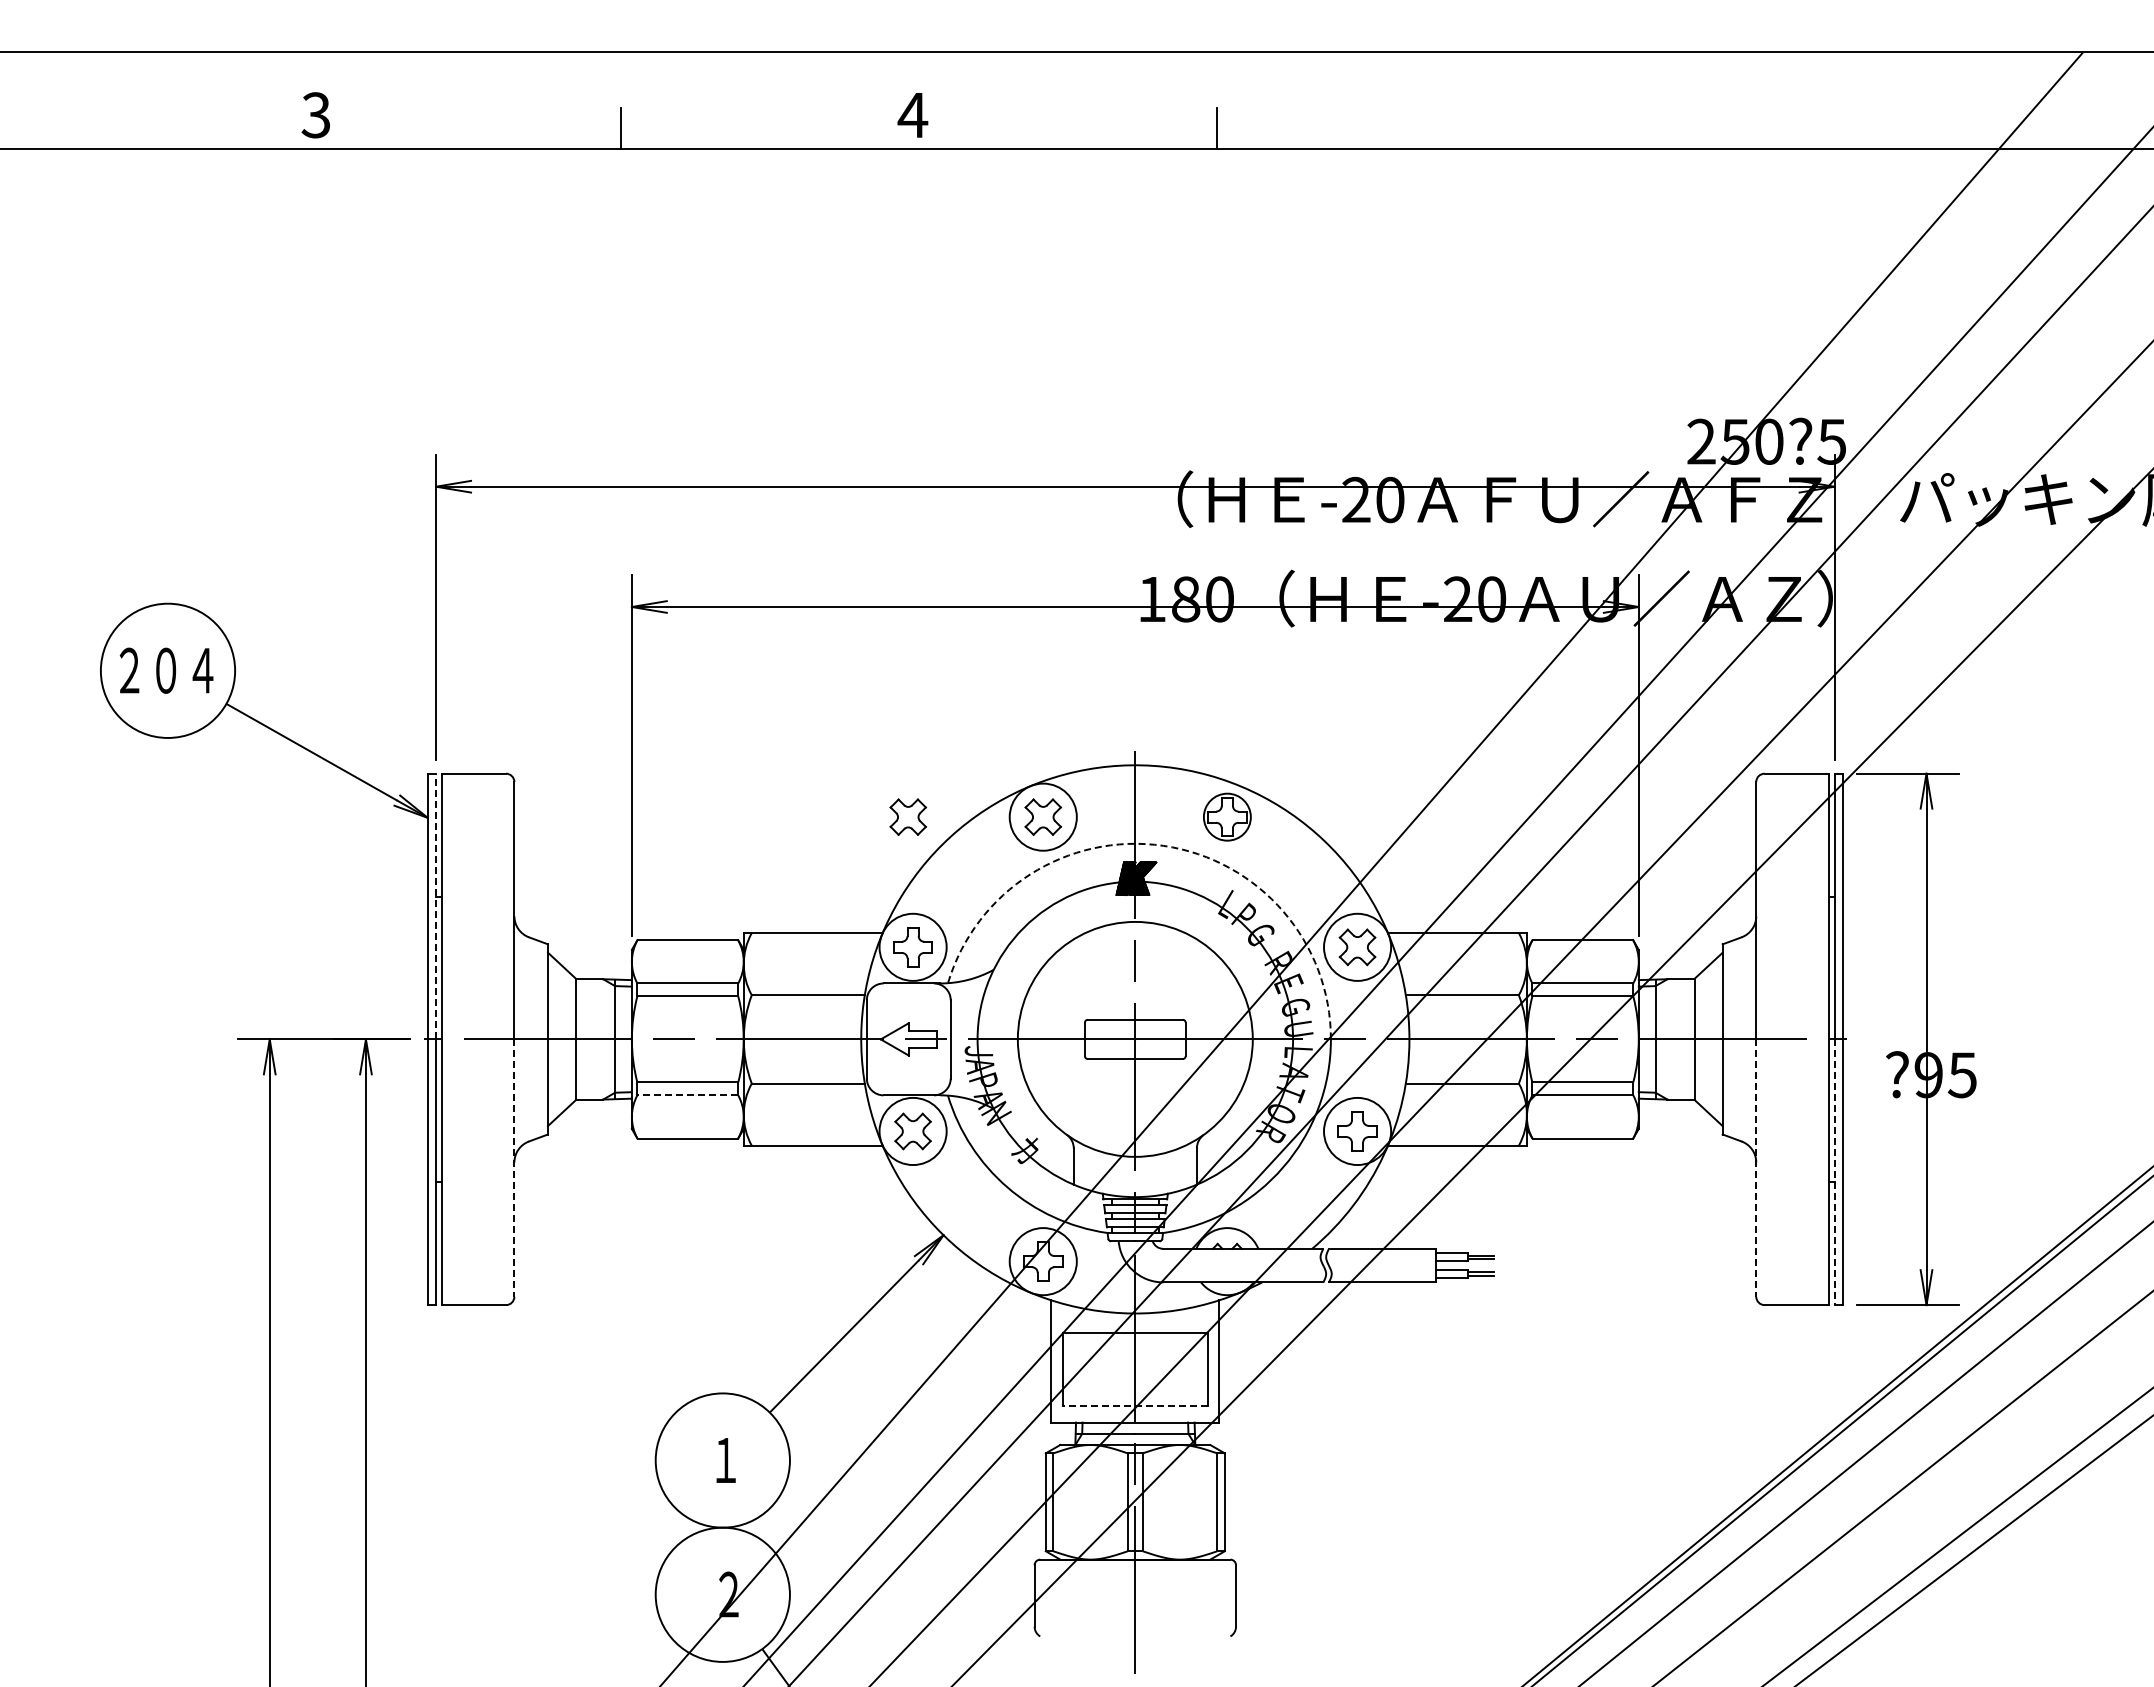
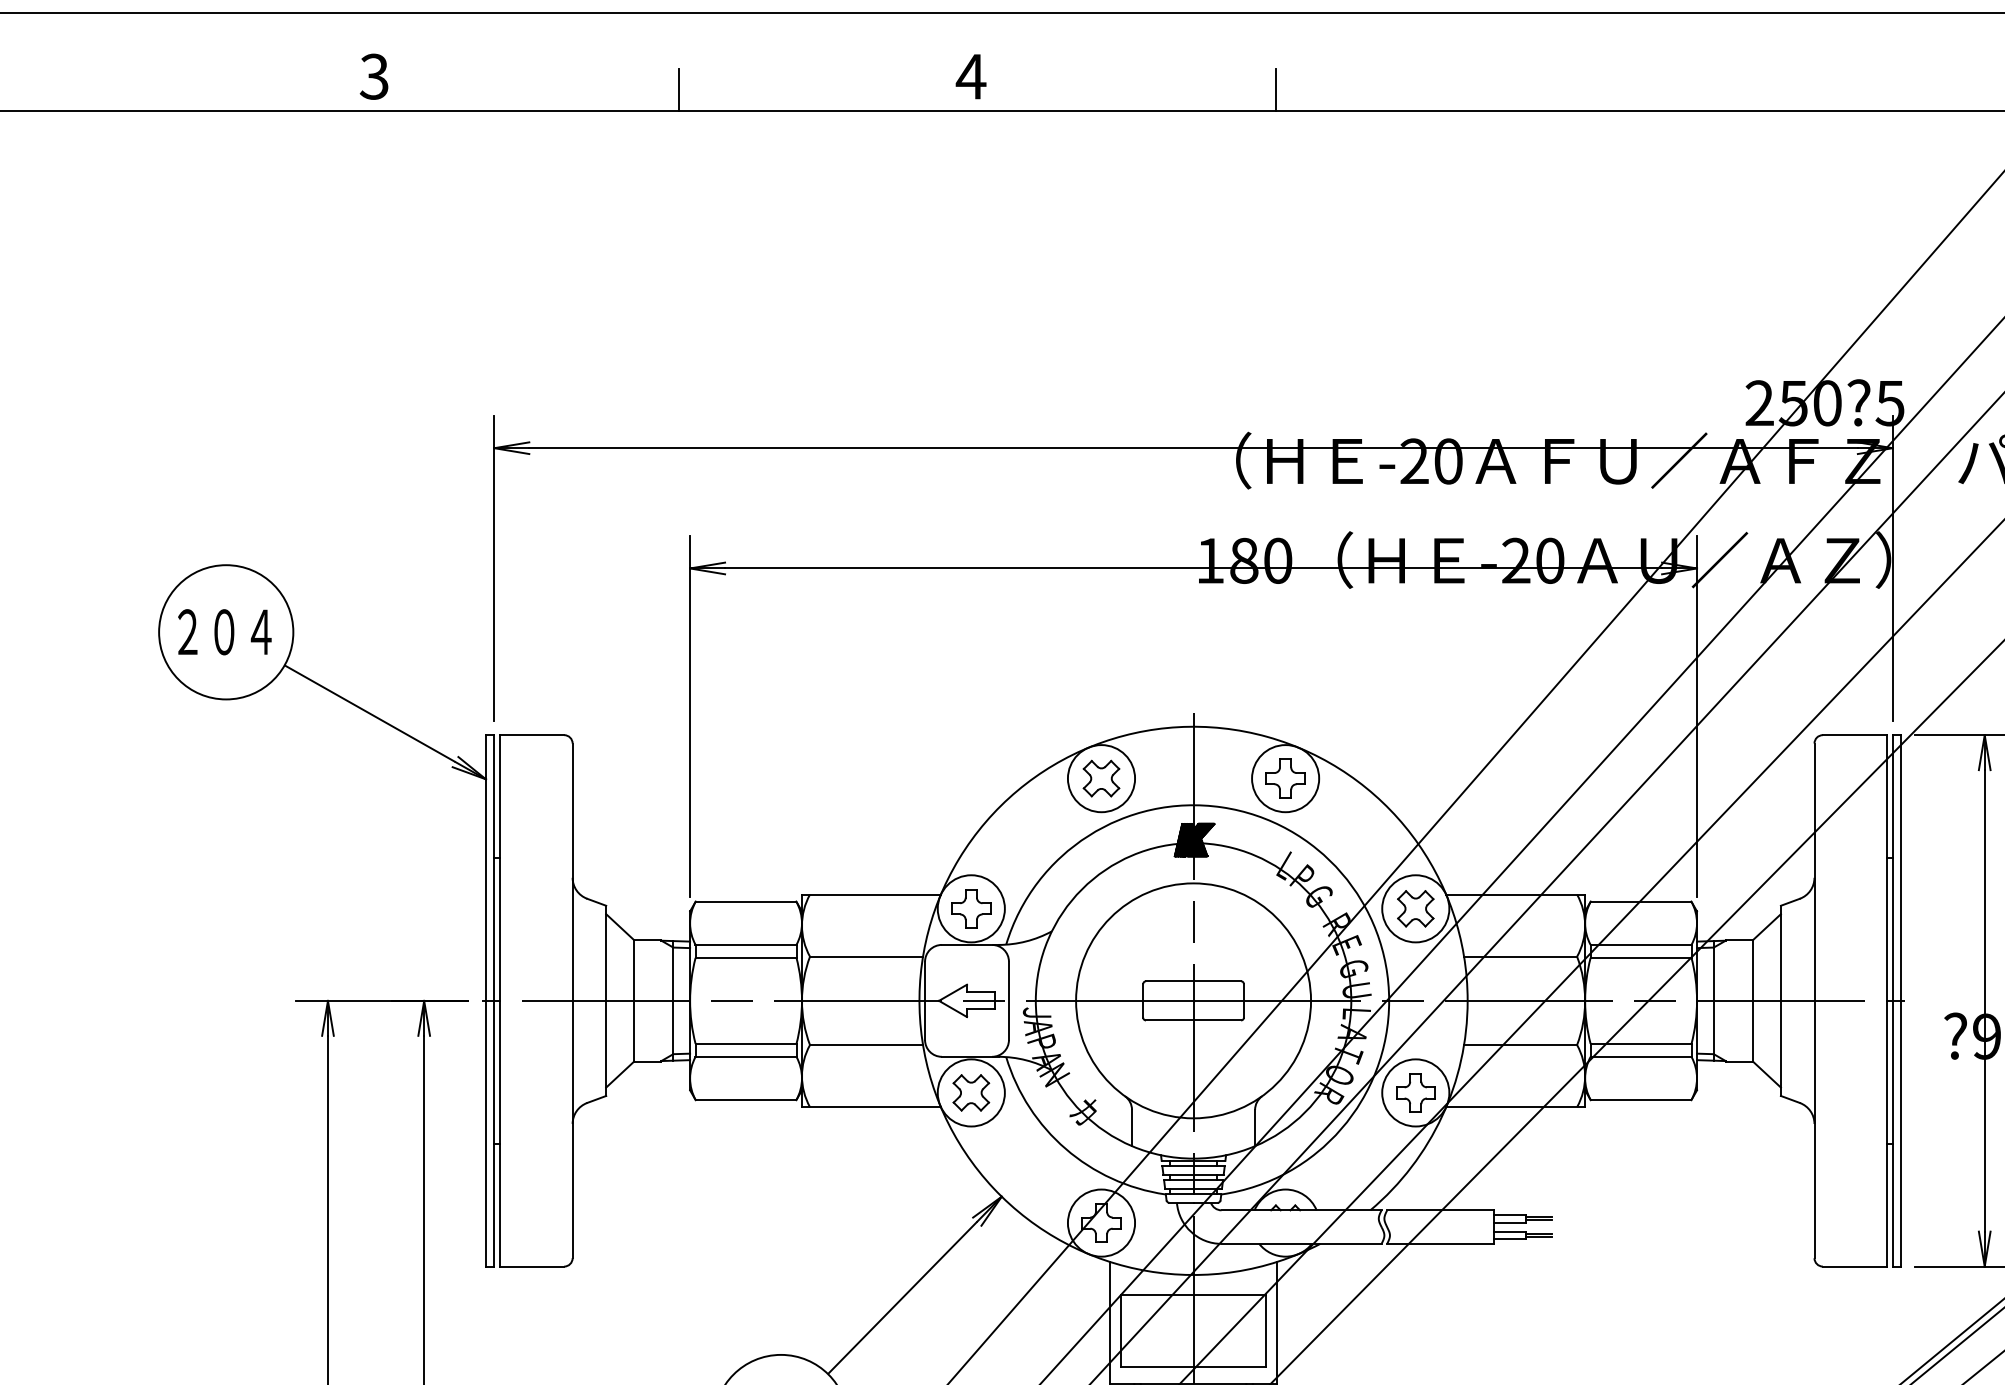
part: (908, 816) -> (966, 777), removed
circle: (1226, 816) -> (1284, 777), size x1.43
arc: (1163, 845) -> (1221, 806), dashed -> solid
line: (436, 906) -> (494, 867), dashed -> solid
line: (687, 1095) -> (745, 1056), dashed -> solid
line: (514, 1168) -> (572, 1129), dashed -> solid
line: (1756, 1168) -> (1814, 1129), dashed -> solid
line: (1834, 1172) -> (1892, 1133), dashed -> solid
line: (1135, 1405) -> (1193, 1366), dashed -> solid

